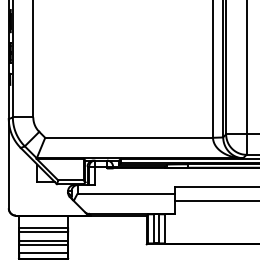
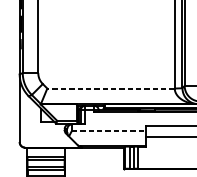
line: (129, 137) -> (111, 88), solid -> dashed
line: (126, 193) -> (109, 130), solid -> dashed

